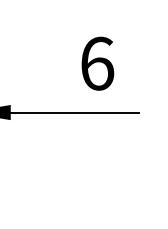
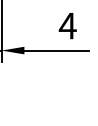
text: (96, 62) -> (67, 25), 6 -> 4

